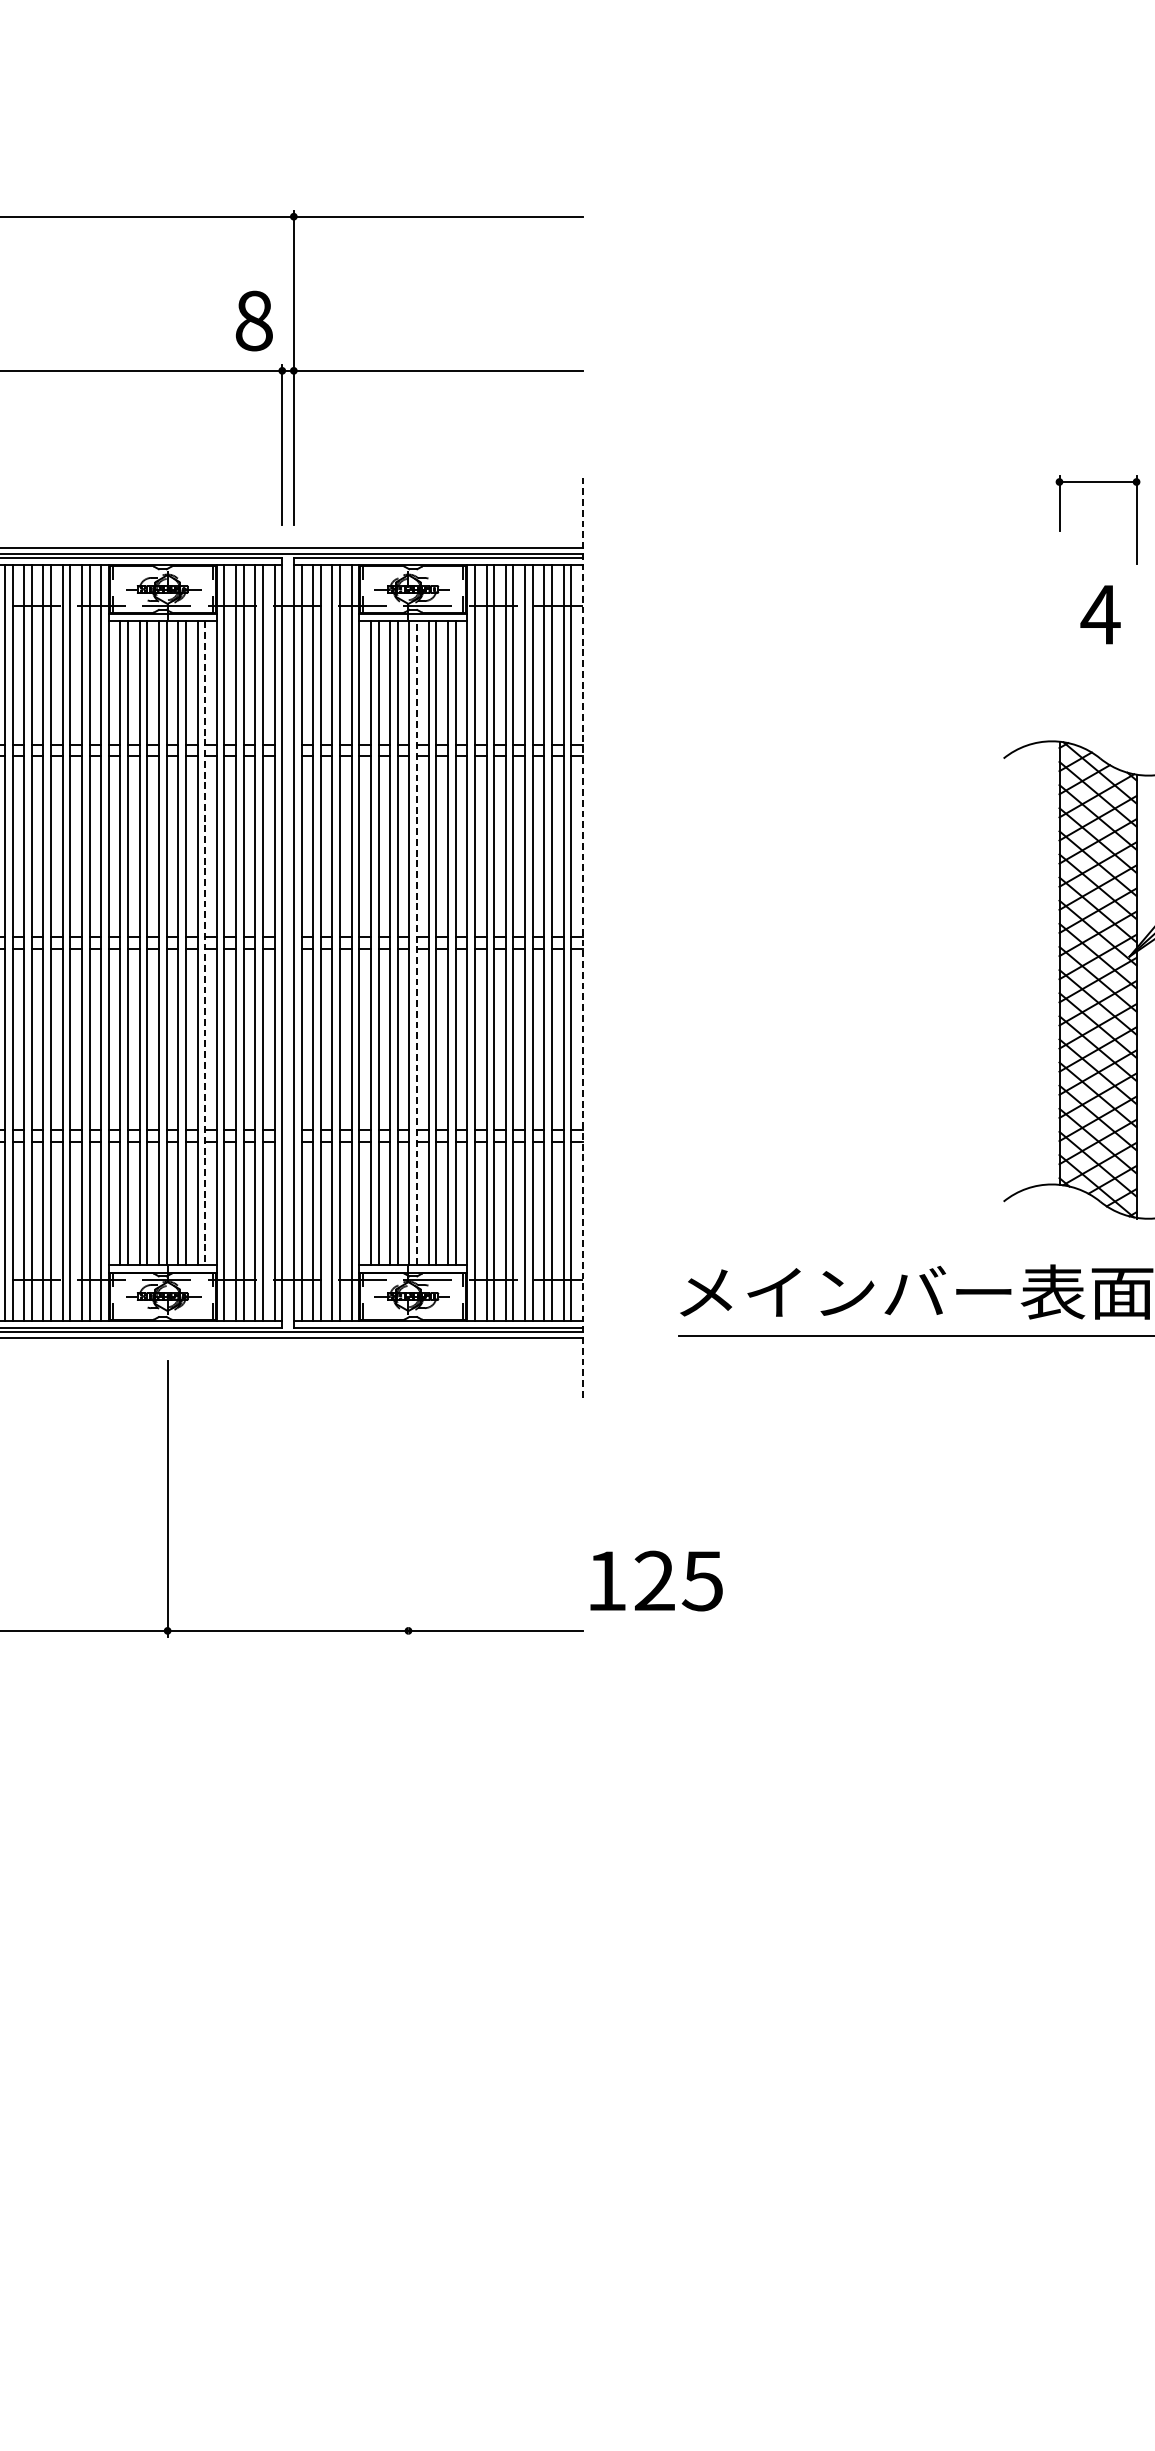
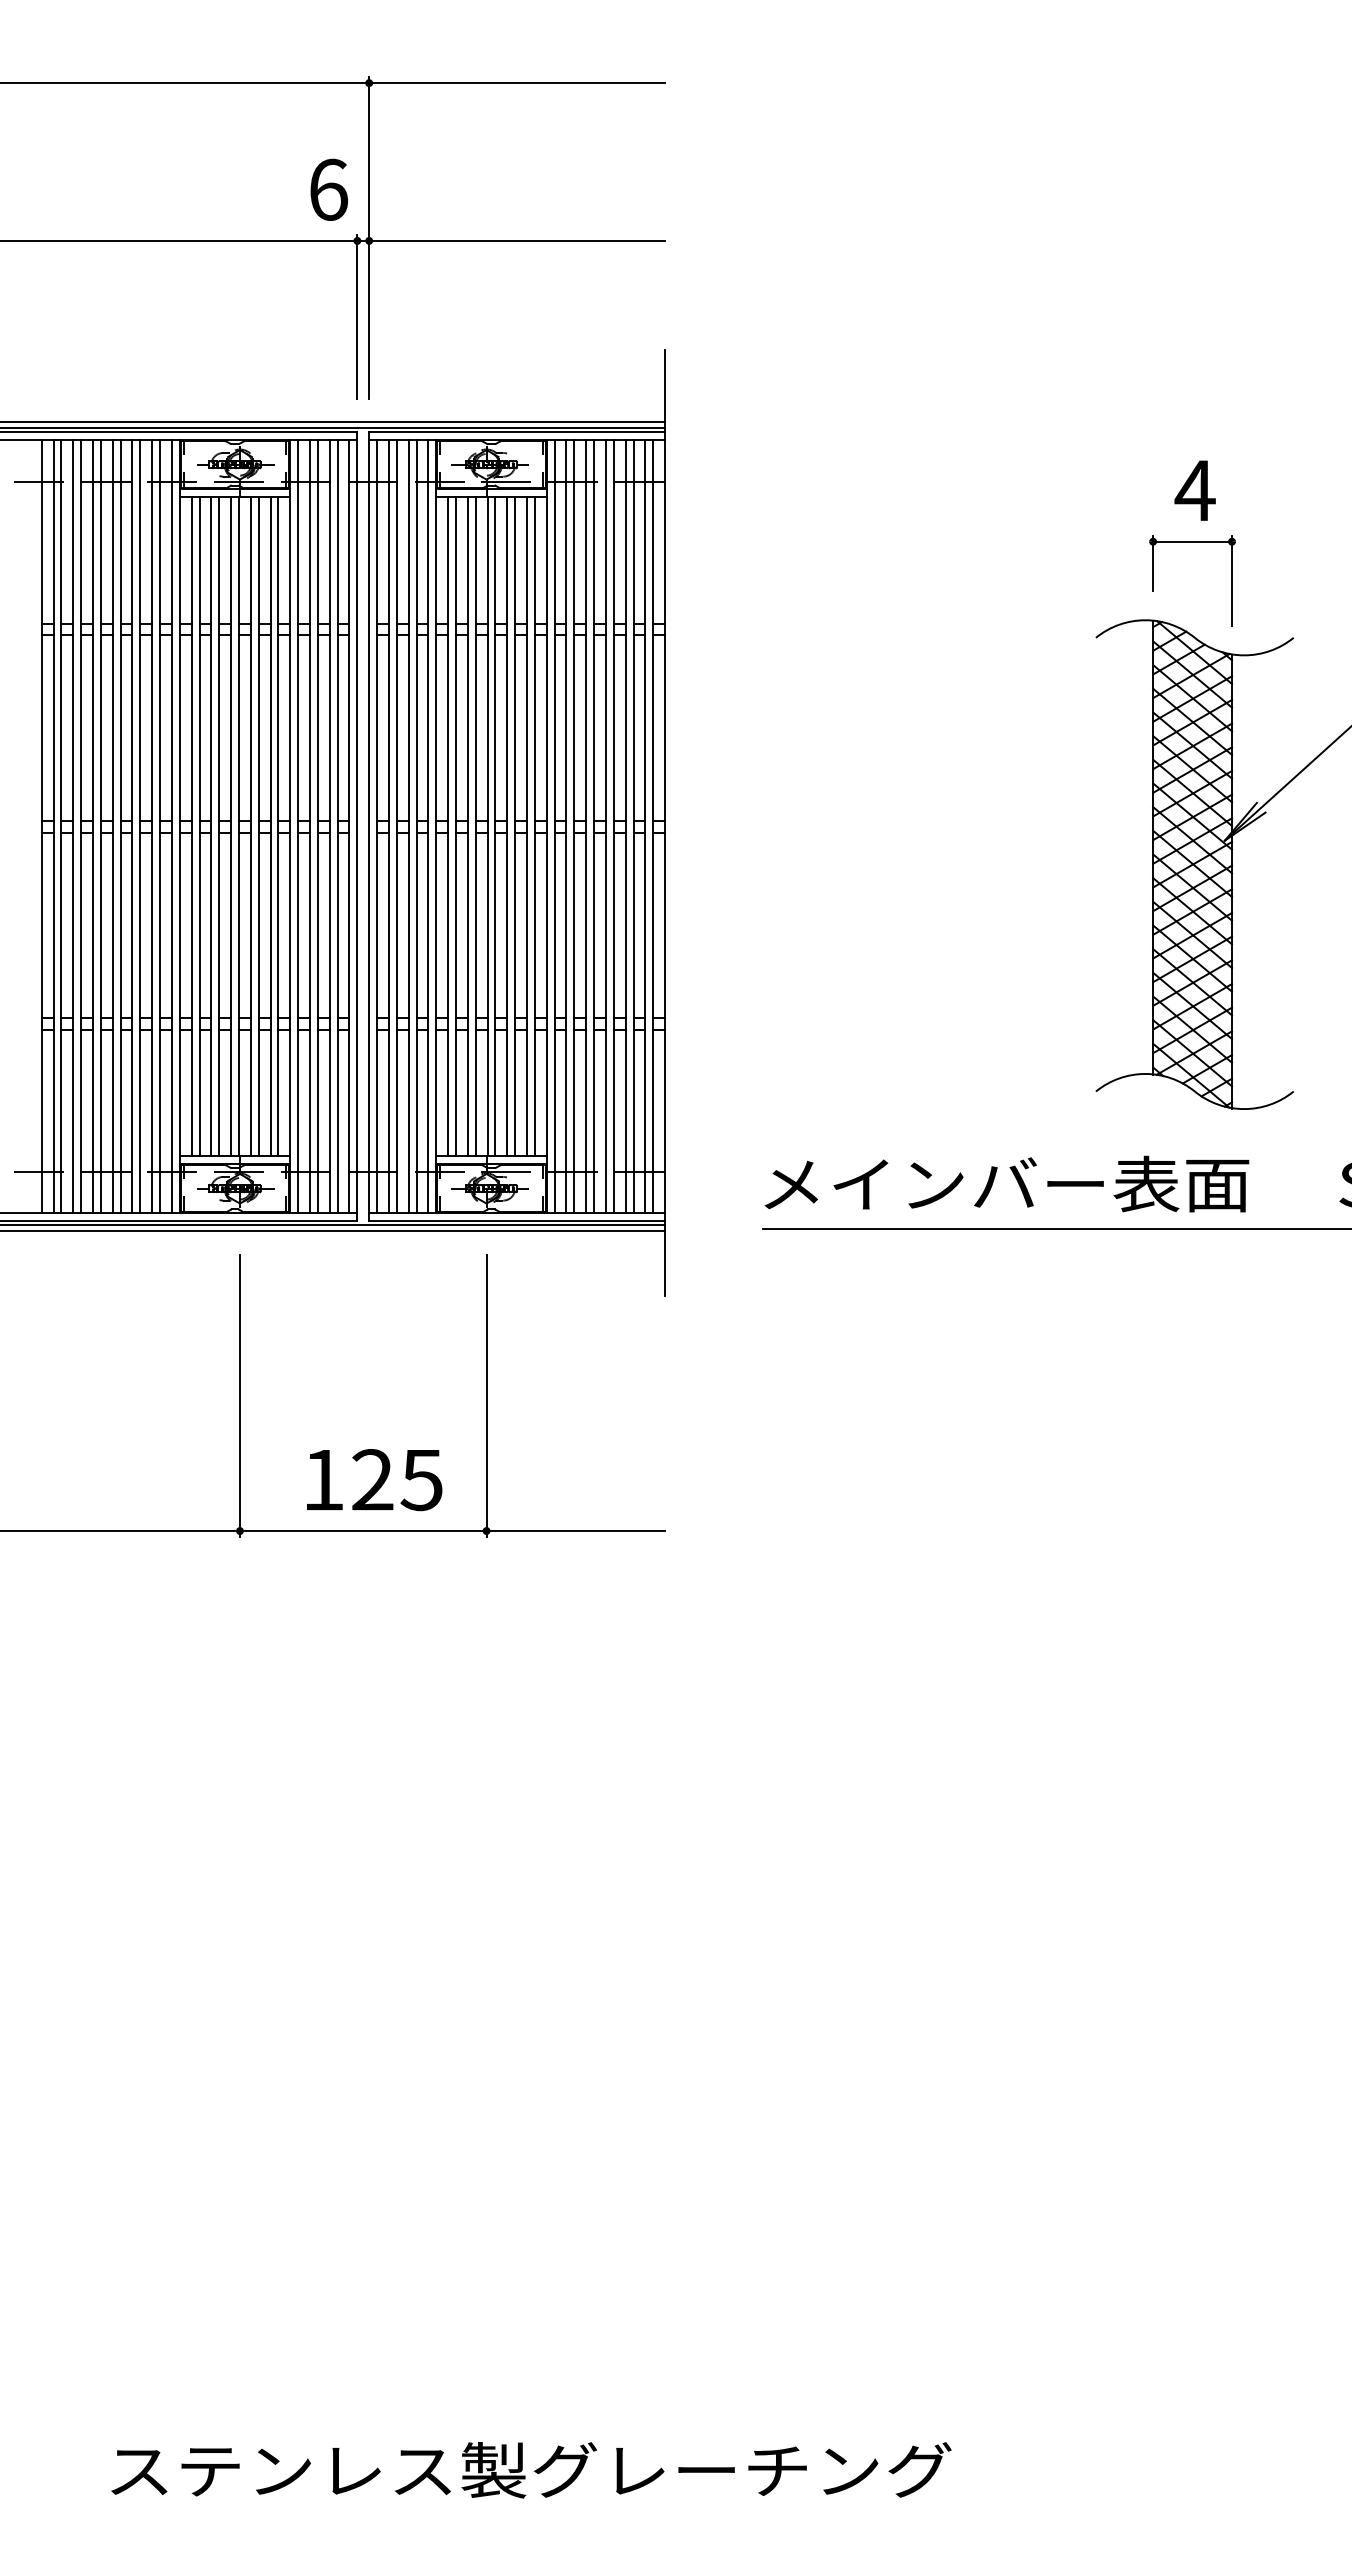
text: (254, 320) -> (328, 189), 8 -> 6
part: (1097, 482) -> (1192, 542), moved
line: (583, 939) -> (665, 823), dashed -> solid
line: (417, 942) -> (495, 826), dashed -> solid
line: (205, 943) -> (278, 827), dashed -> solid
line: (408, 1498) -> (486, 1395), added
text: (656, 1581) -> (374, 1480), moved

